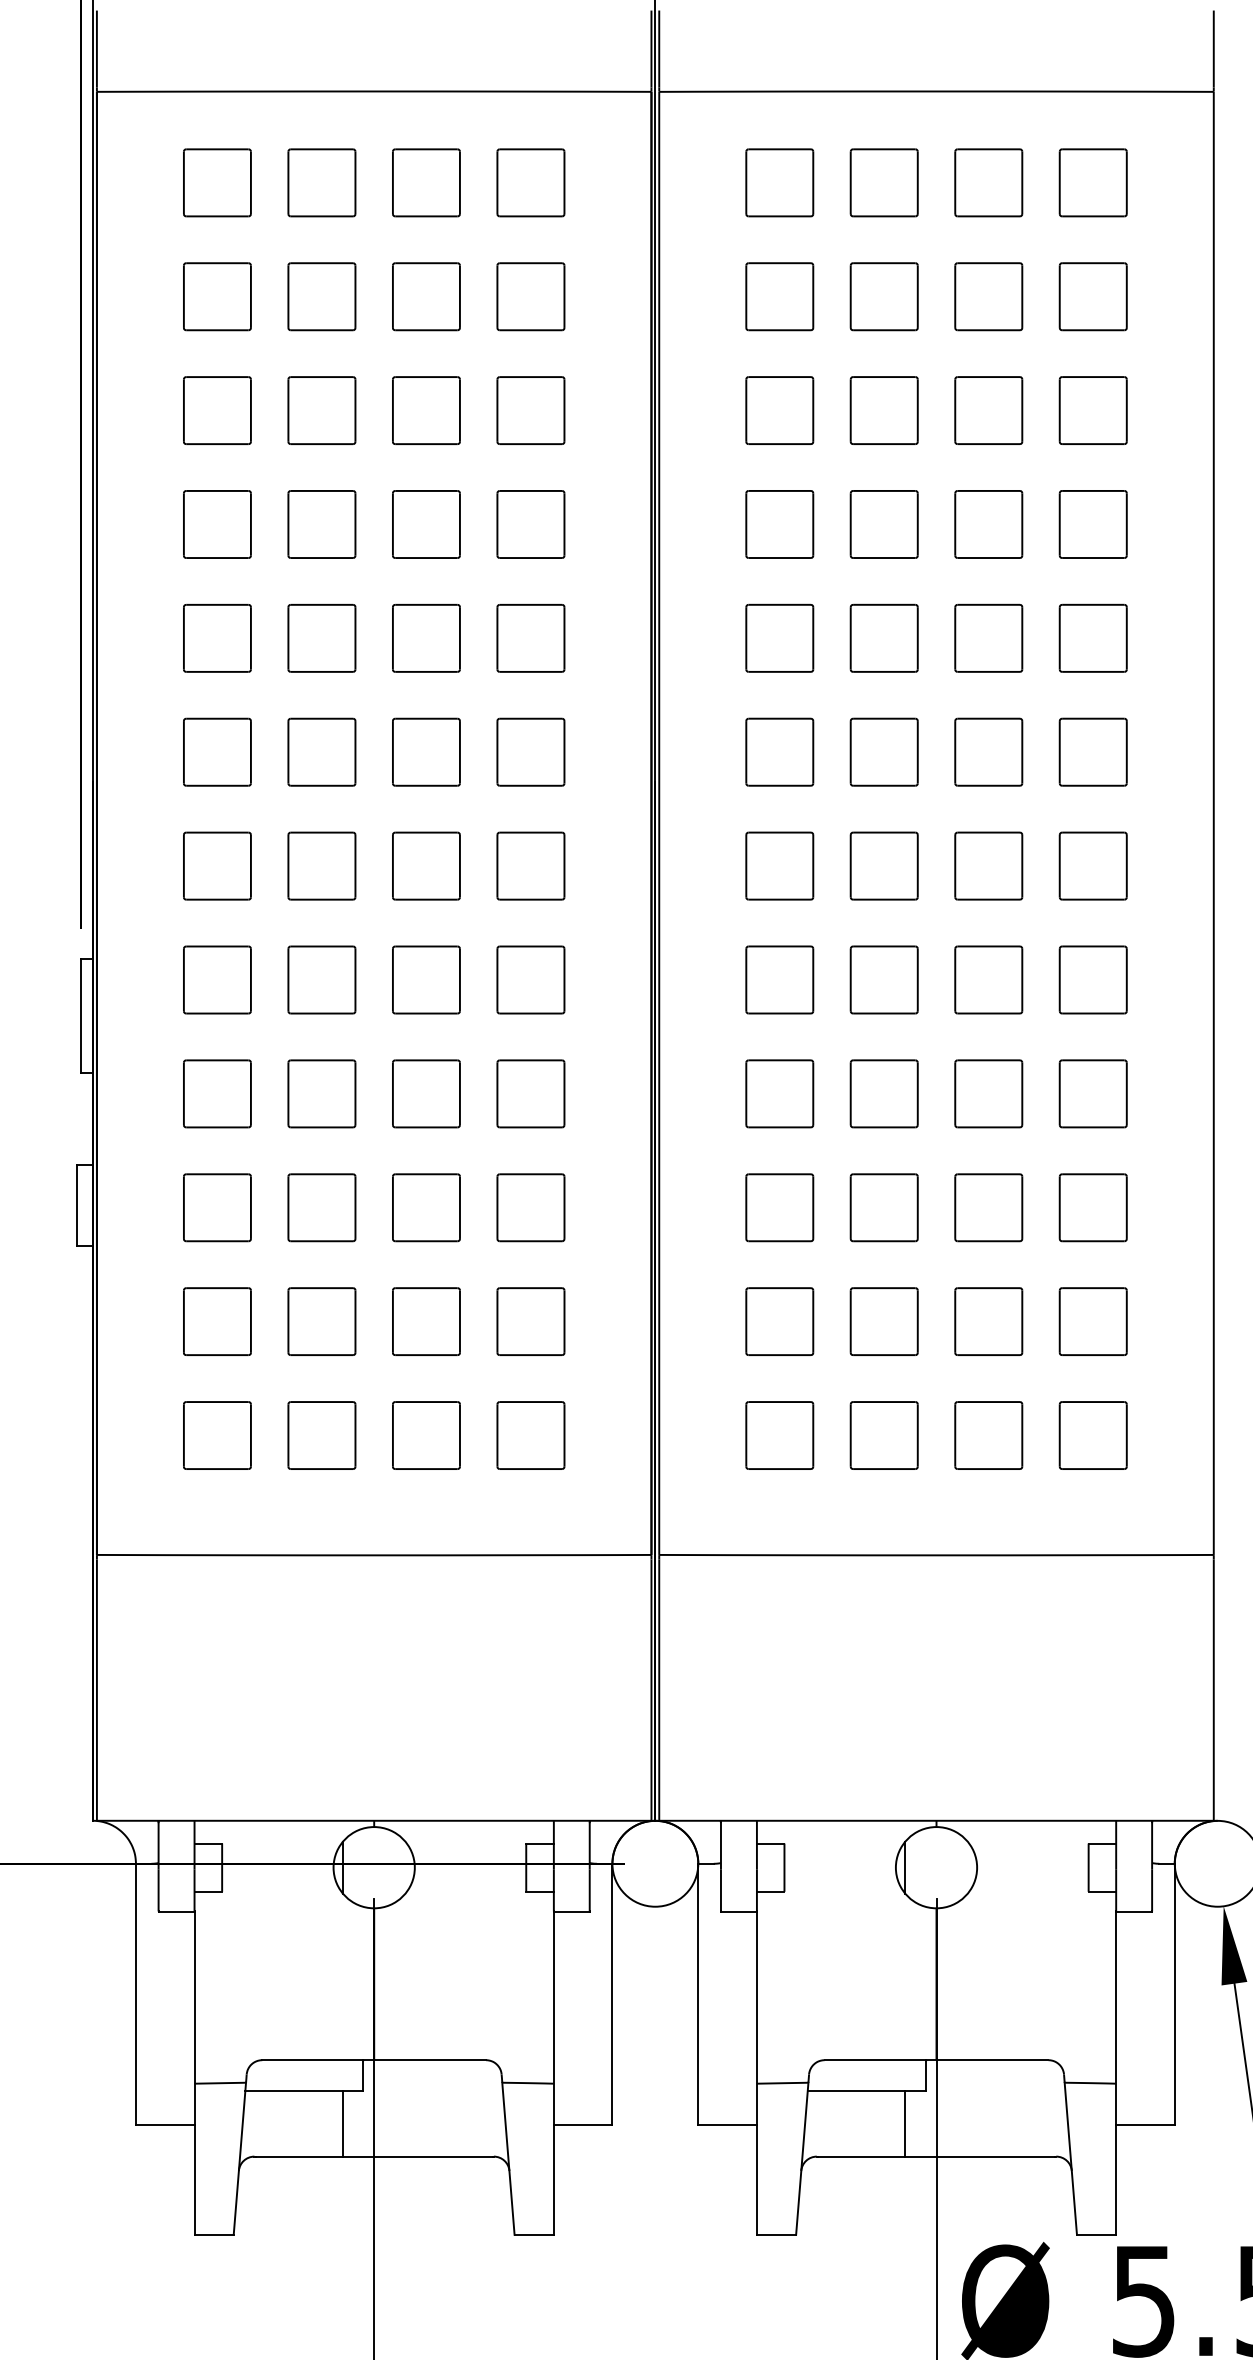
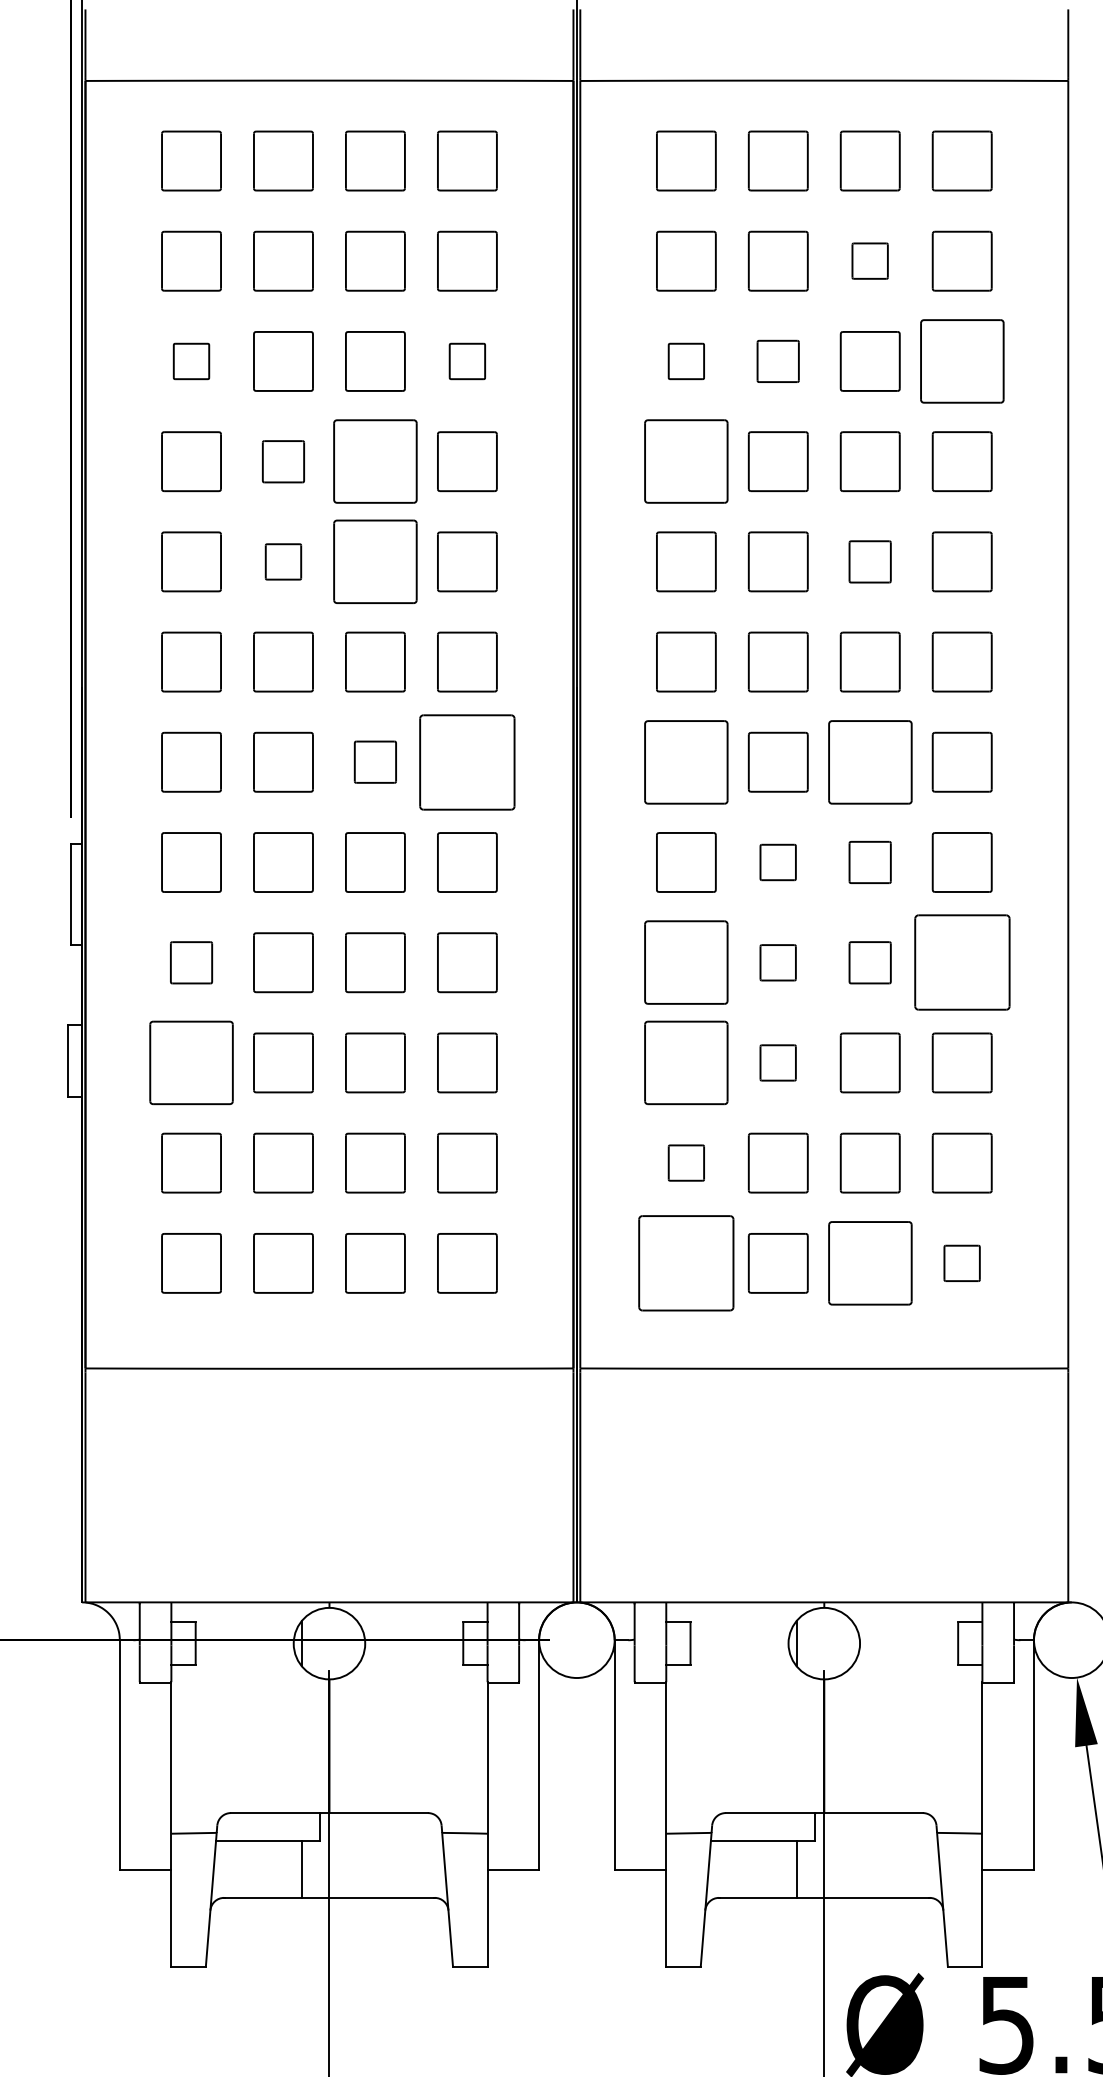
part: (987, 295) -> (869, 260), size x0.6
part: (217, 410) -> (191, 361), size x0.6
part: (531, 410) -> (467, 361), size x0.6
part: (779, 410) -> (686, 361), size x0.6
part: (883, 410) -> (777, 361), size x0.7
part: (1092, 410) -> (961, 361), size x1.4
part: (321, 524) -> (283, 461), size x0.7
part: (426, 524) -> (375, 461), size x1.4
part: (779, 524) -> (686, 461), size x1.4
part: (321, 637) -> (283, 561), size x0.6
part: (426, 637) -> (375, 561), size x1.4
part: (987, 637) -> (869, 561), size x0.7
part: (426, 865) -> (375, 761), size x0.7
part: (531, 865) -> (467, 761), size x1.6
part: (779, 865) -> (686, 761), size x1.4
part: (987, 865) -> (869, 761), size x1.4
part: (883, 979) -> (777, 862), size x0.6
part: (987, 979) -> (869, 862), size x0.7
part: (217, 1093) -> (191, 962), size x0.7
part: (779, 1093) -> (686, 962), size x1.4
part: (883, 1093) -> (777, 962), size x0.6
part: (987, 1093) -> (869, 962), size x0.7
part: (1092, 1093) -> (961, 962), size x1.6
part: (217, 1207) -> (191, 1062), size x1.4
part: (779, 1207) -> (686, 1062), size x1.4
part: (883, 1207) -> (777, 1062), size x0.6
part: (779, 1320) -> (686, 1162), size x0.6
part: (779, 1435) -> (686, 1263), size x1.6
part: (987, 1435) -> (869, 1263), size x1.4
part: (1092, 1435) -> (961, 1263), size x0.6

